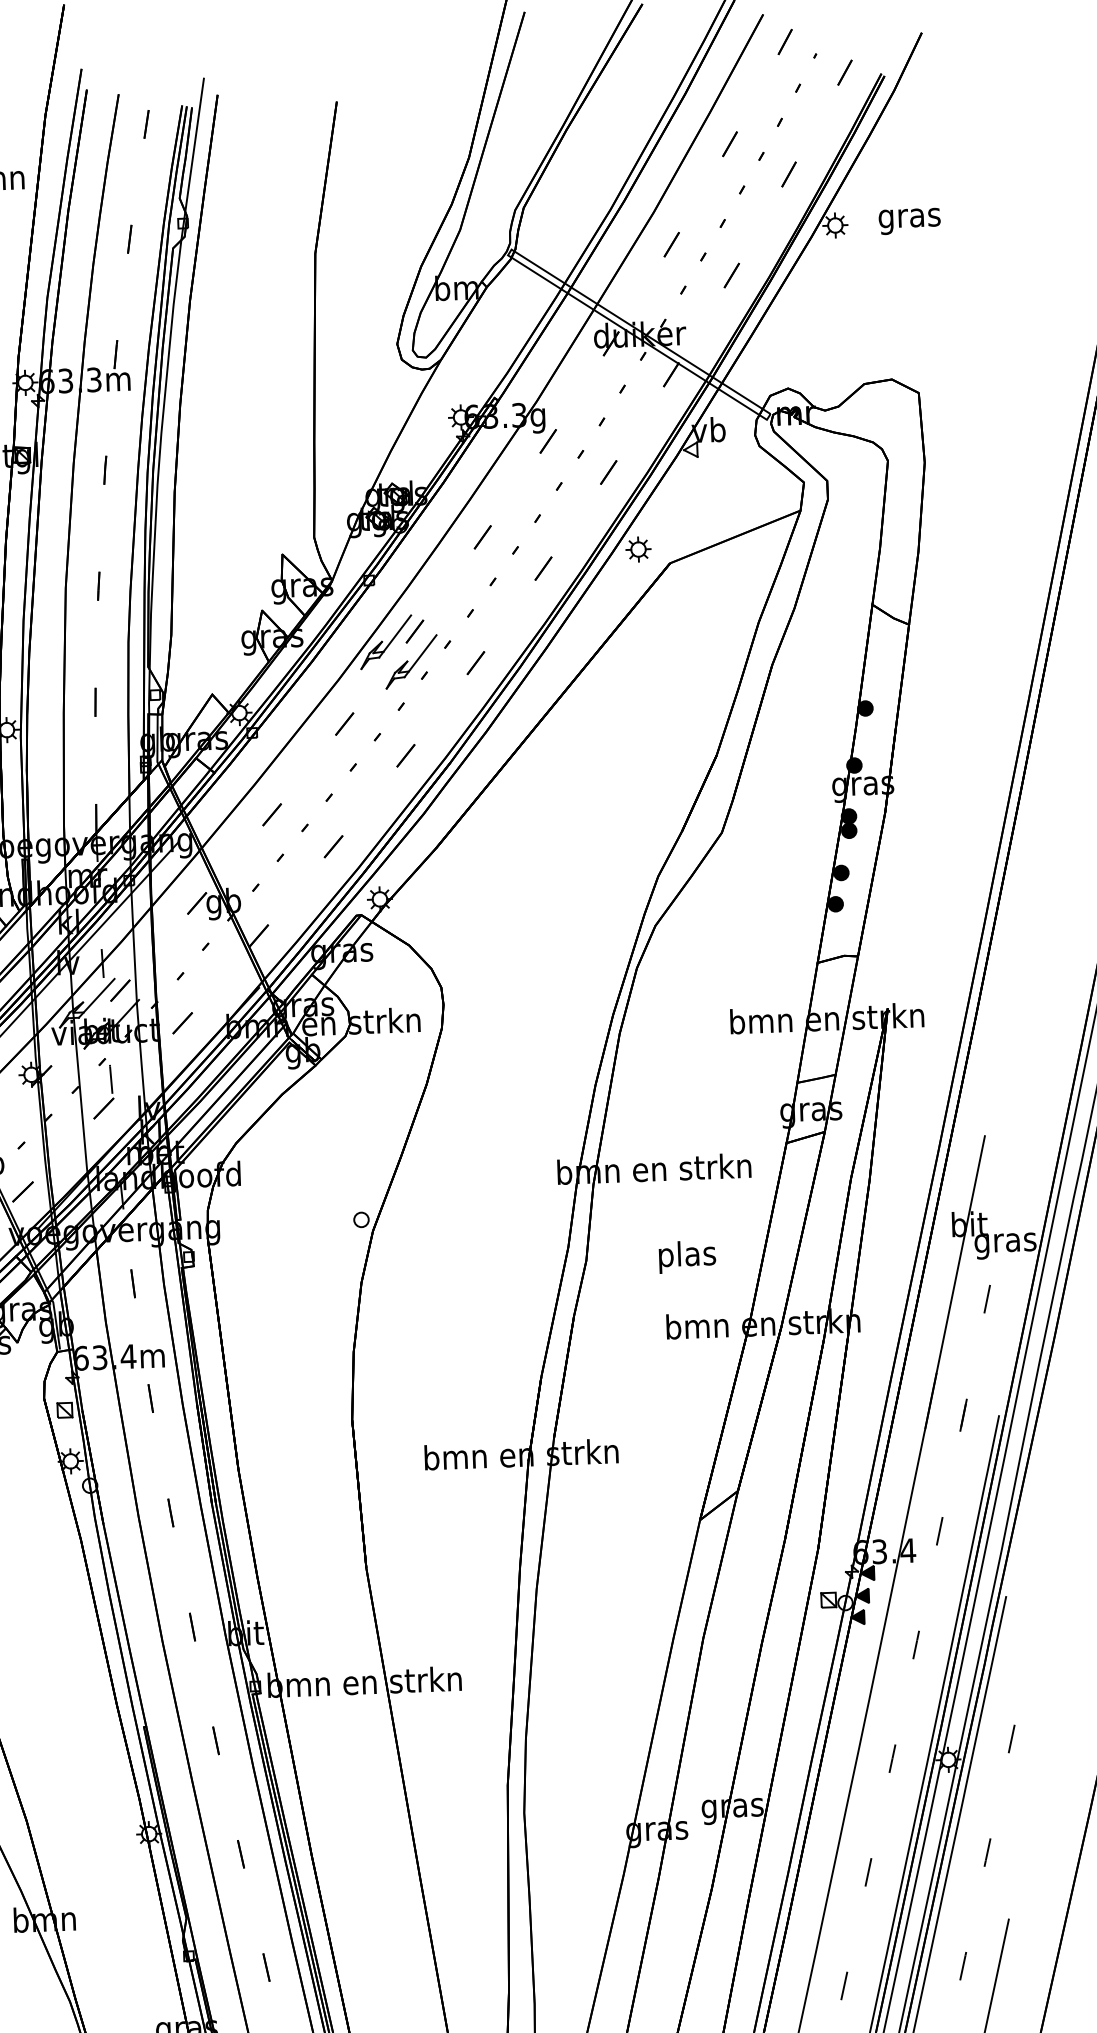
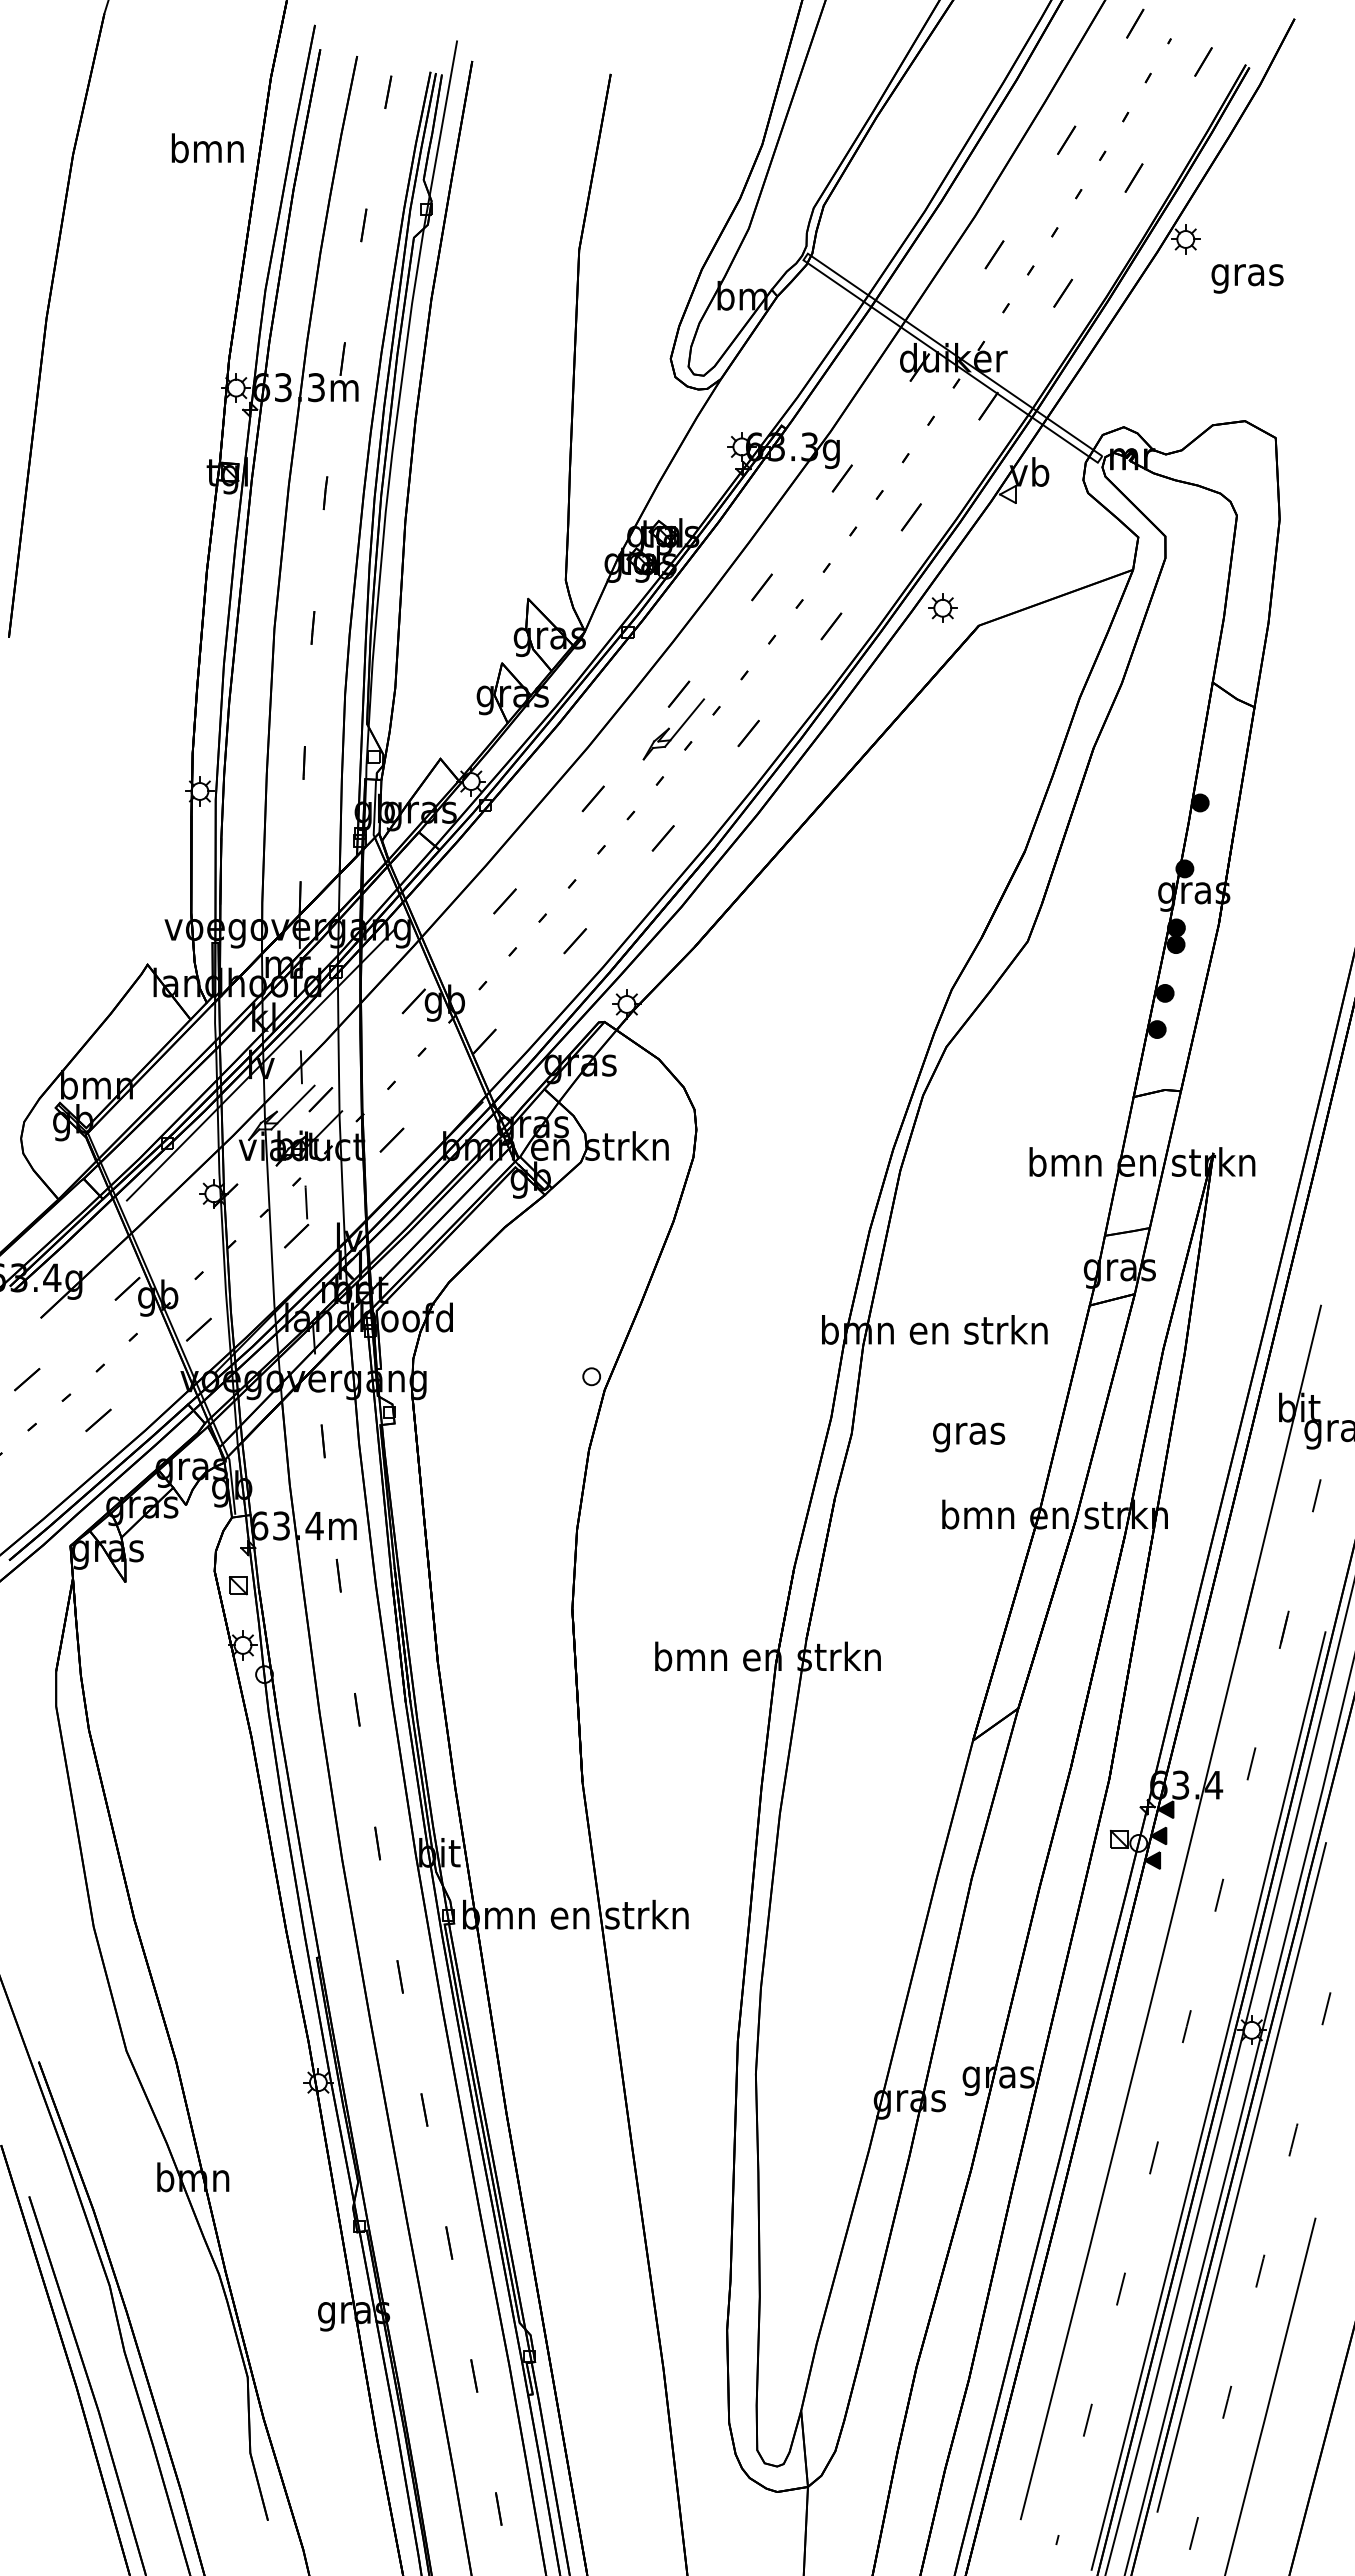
text: (909, 221) -> (1247, 278), moved
part: (386, 642) -> (645, 705), removed
text: (687, 1256) -> (969, 1433), plas -> gras

